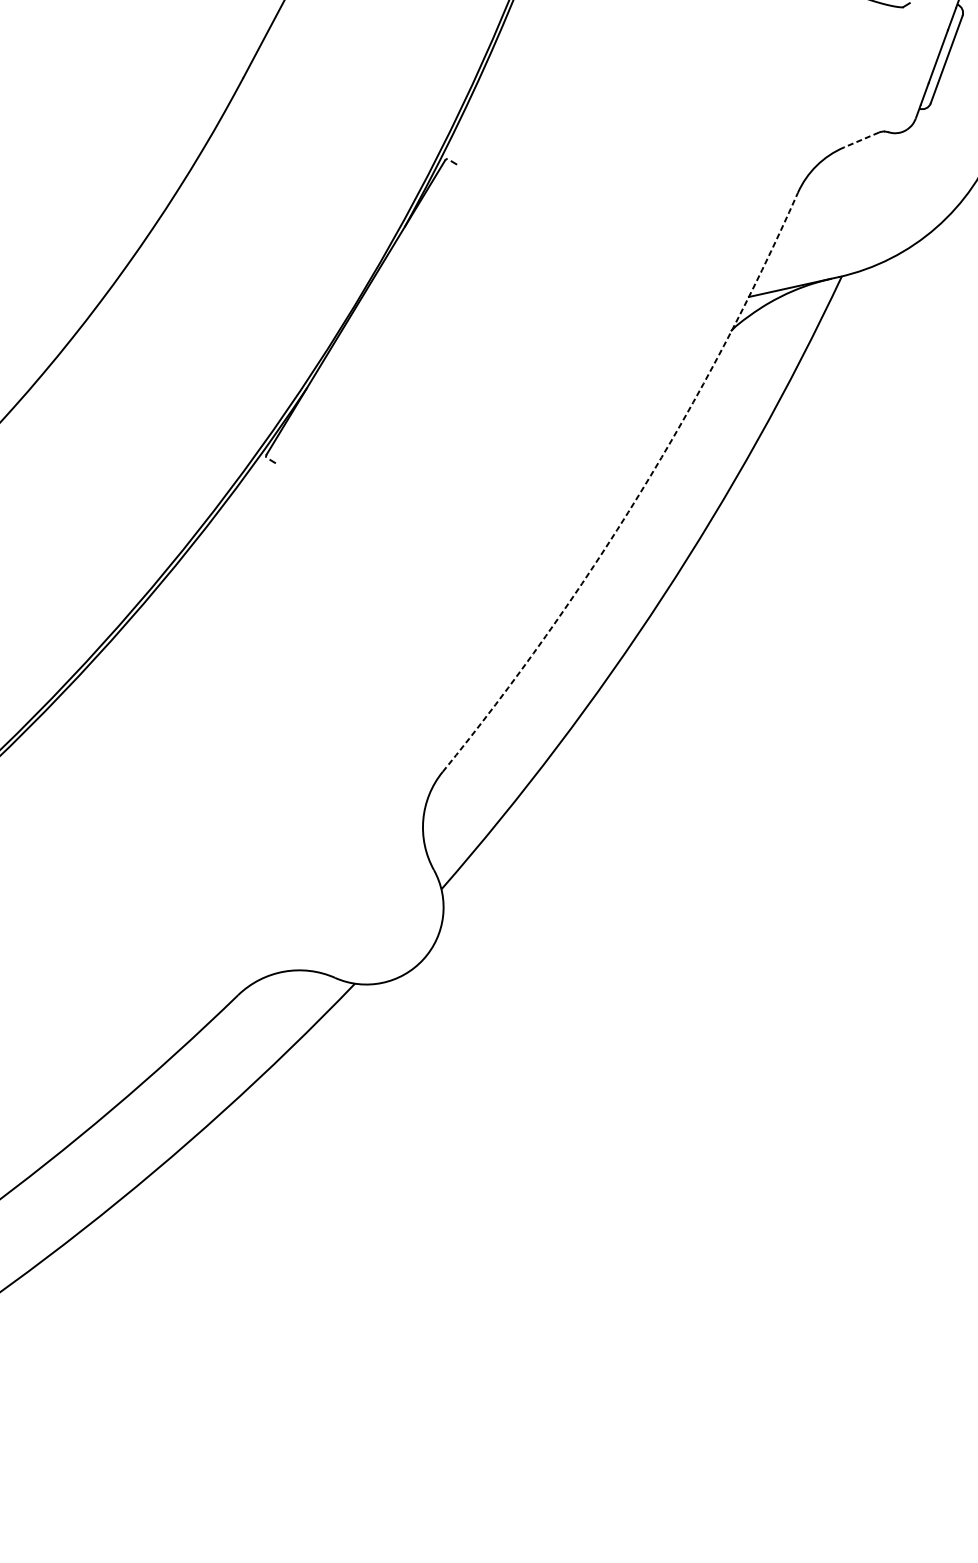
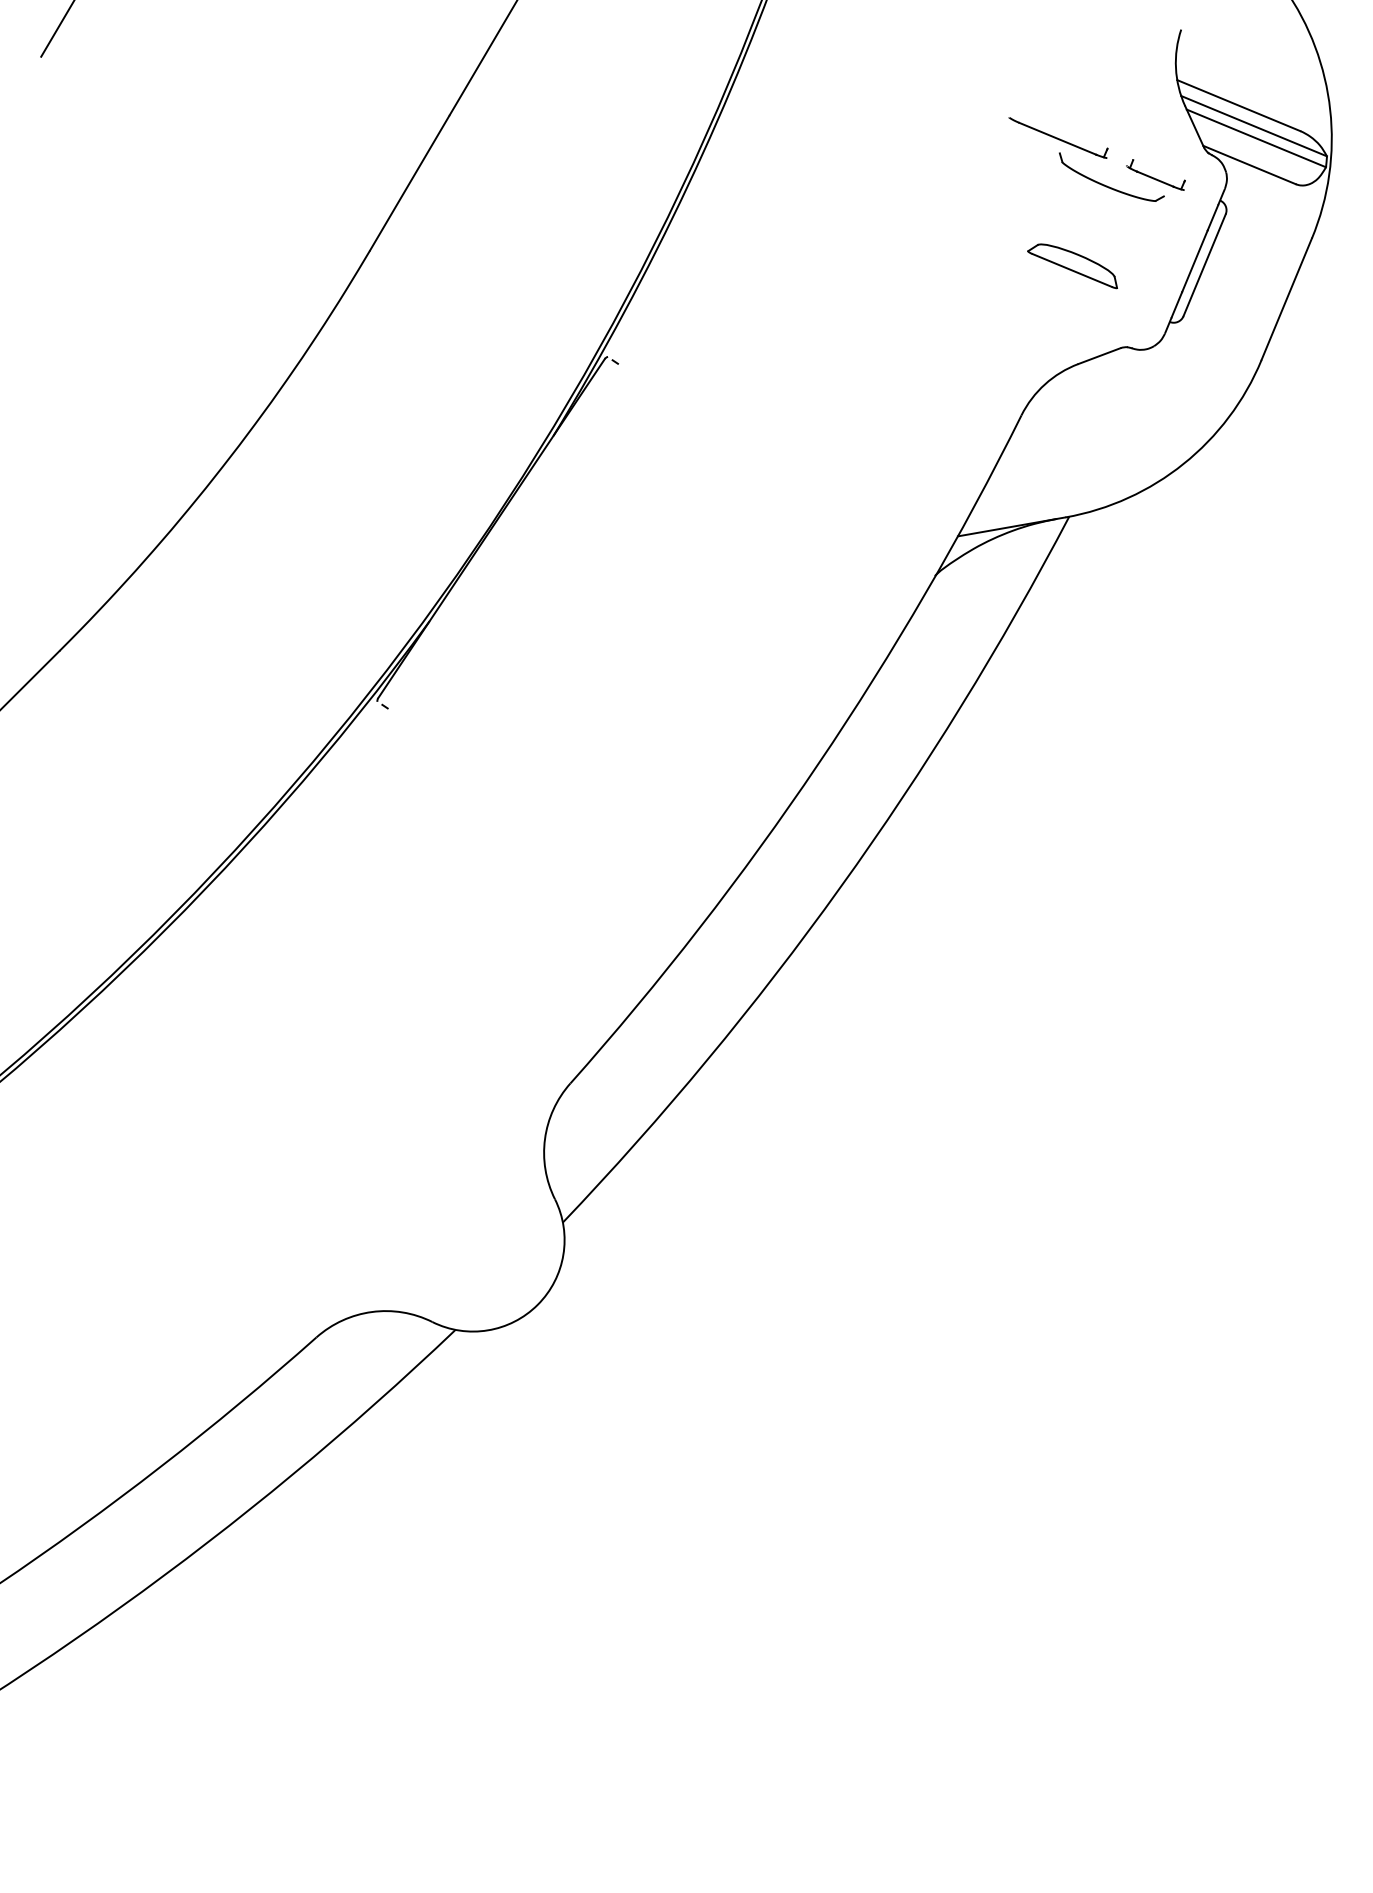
part: (835, 65) -> (1072, 266), added
line: (861, 140) -> (1099, 356), dashed -> solid
arc: (639, 494) -> (818, 764), dashed -> solid

